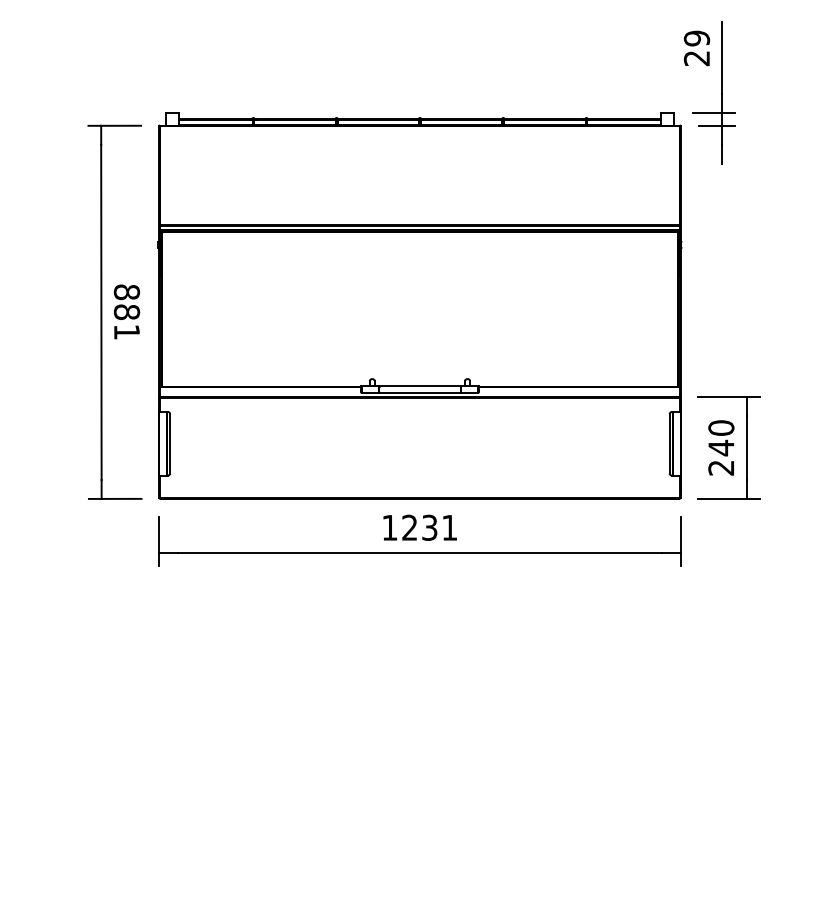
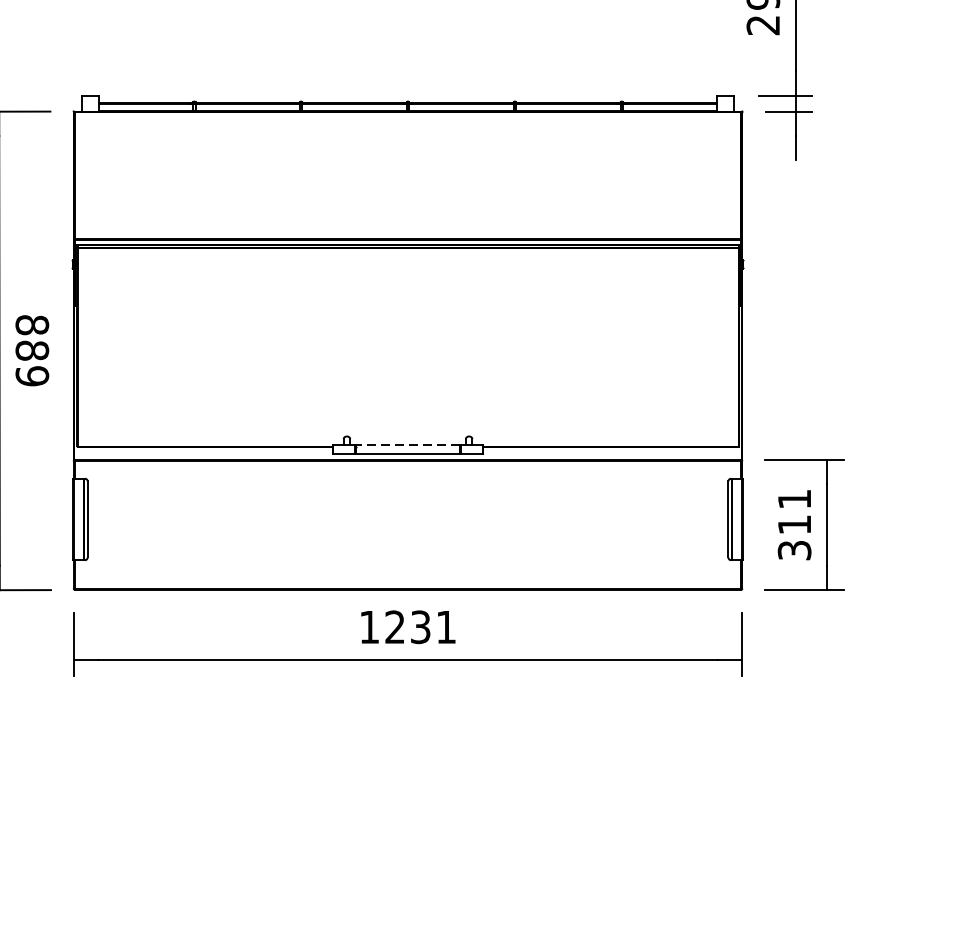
text: (126, 331) -> (31, 375), 881 -> 889
line: (419, 385) -> (407, 444), solid -> dashed
text: (721, 447) -> (794, 524), 240 -> 311

